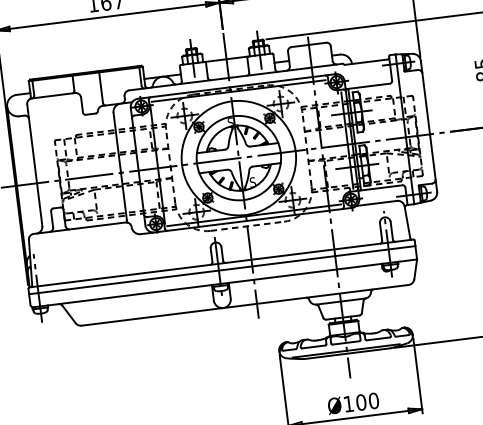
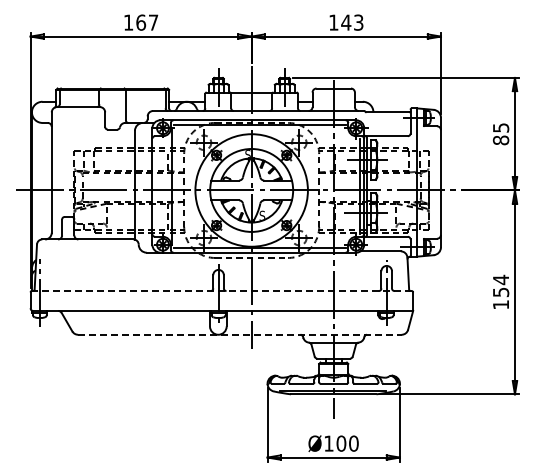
line: (221, 263) -> (221, 291), solid -> dashed
line: (221, 270) -> (221, 297), removed
line: (244, 305) -> (239, 334), solid -> dashed

